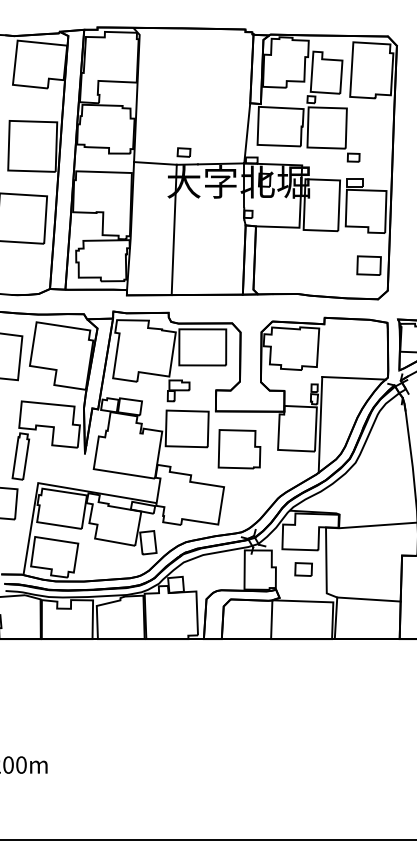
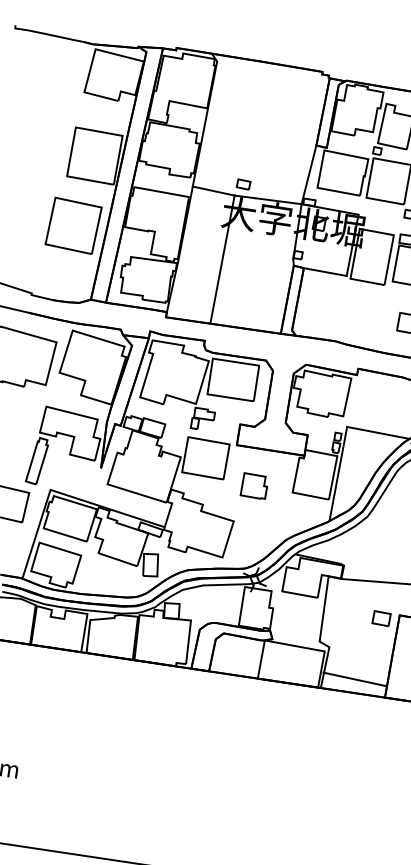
part: (239, 449) -> (254, 486), size x0.6
part: (303, 569) -> (381, 618), moved
line: (368, 599) -> (354, 679), moved

